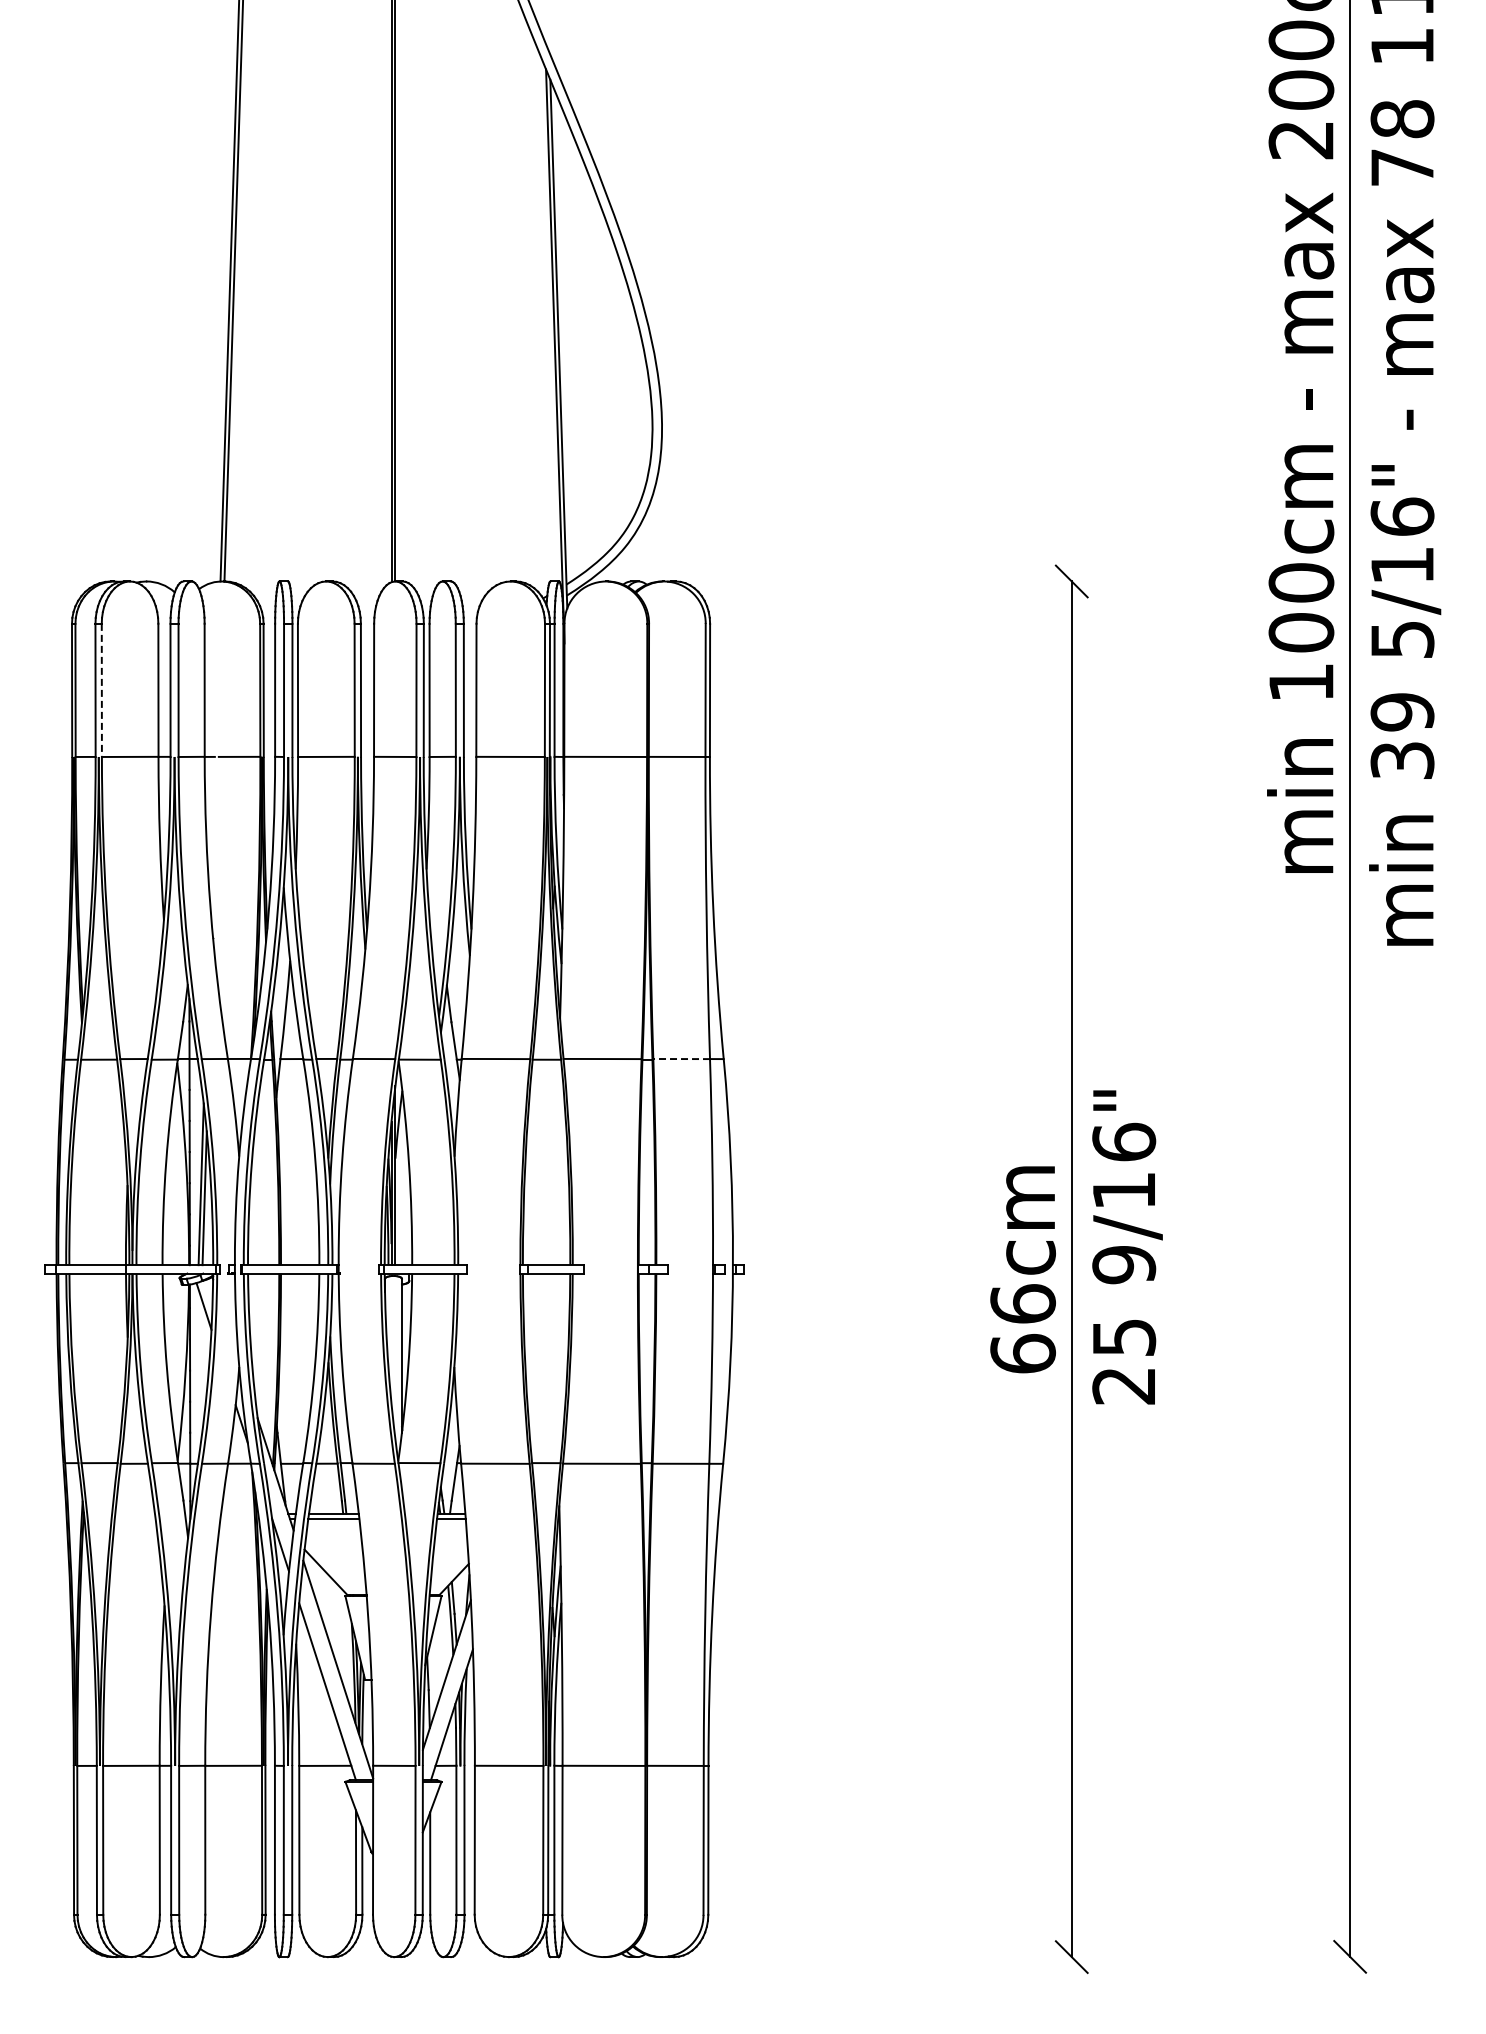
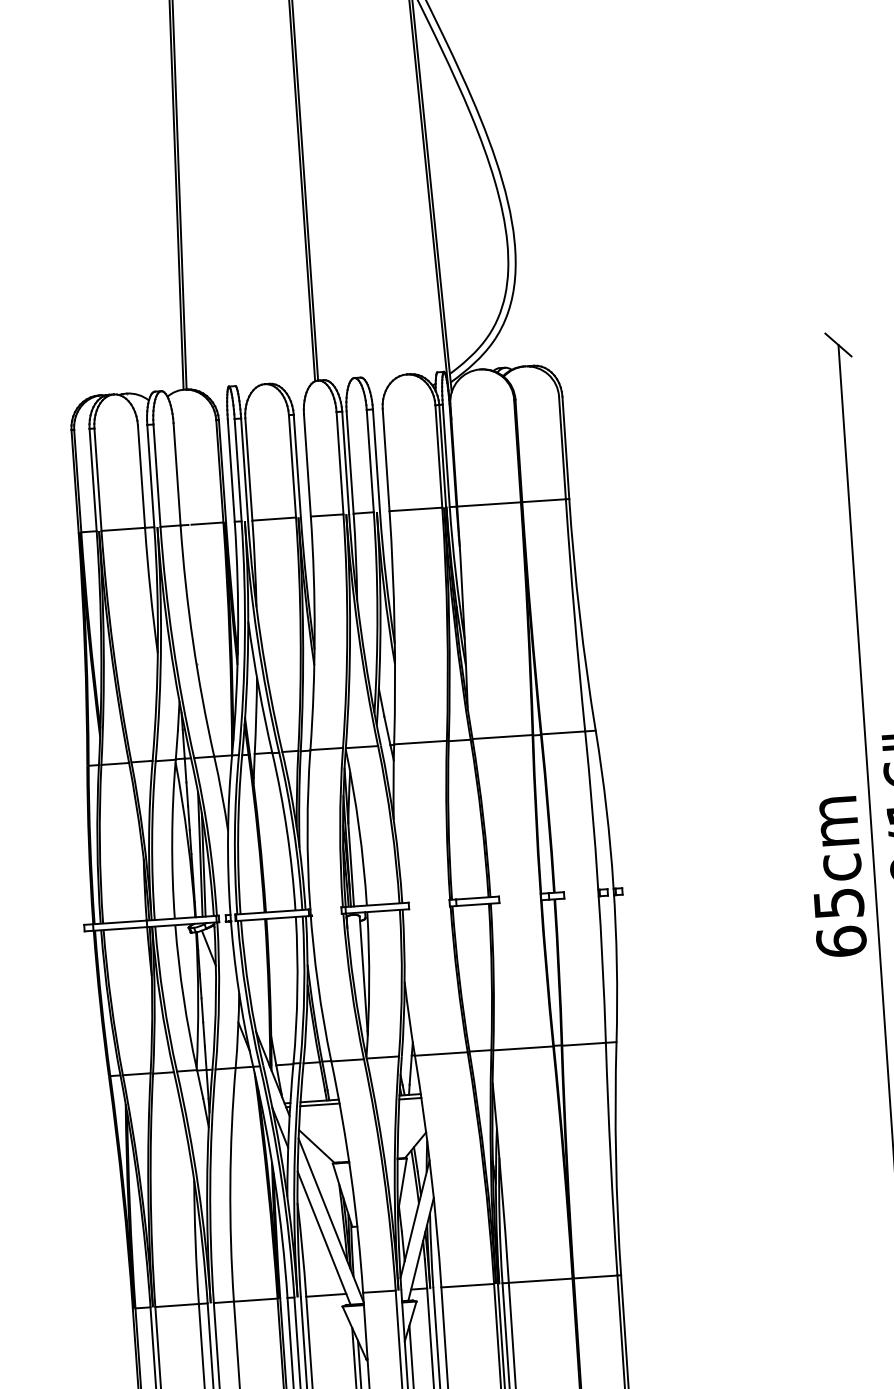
line: (101, 690) -> (97, 479), dashed -> solid
line: (681, 1059) -> (563, 733), dashed -> solid
text: (1022, 1303) -> (838, 903), 66cm -> 65cm

